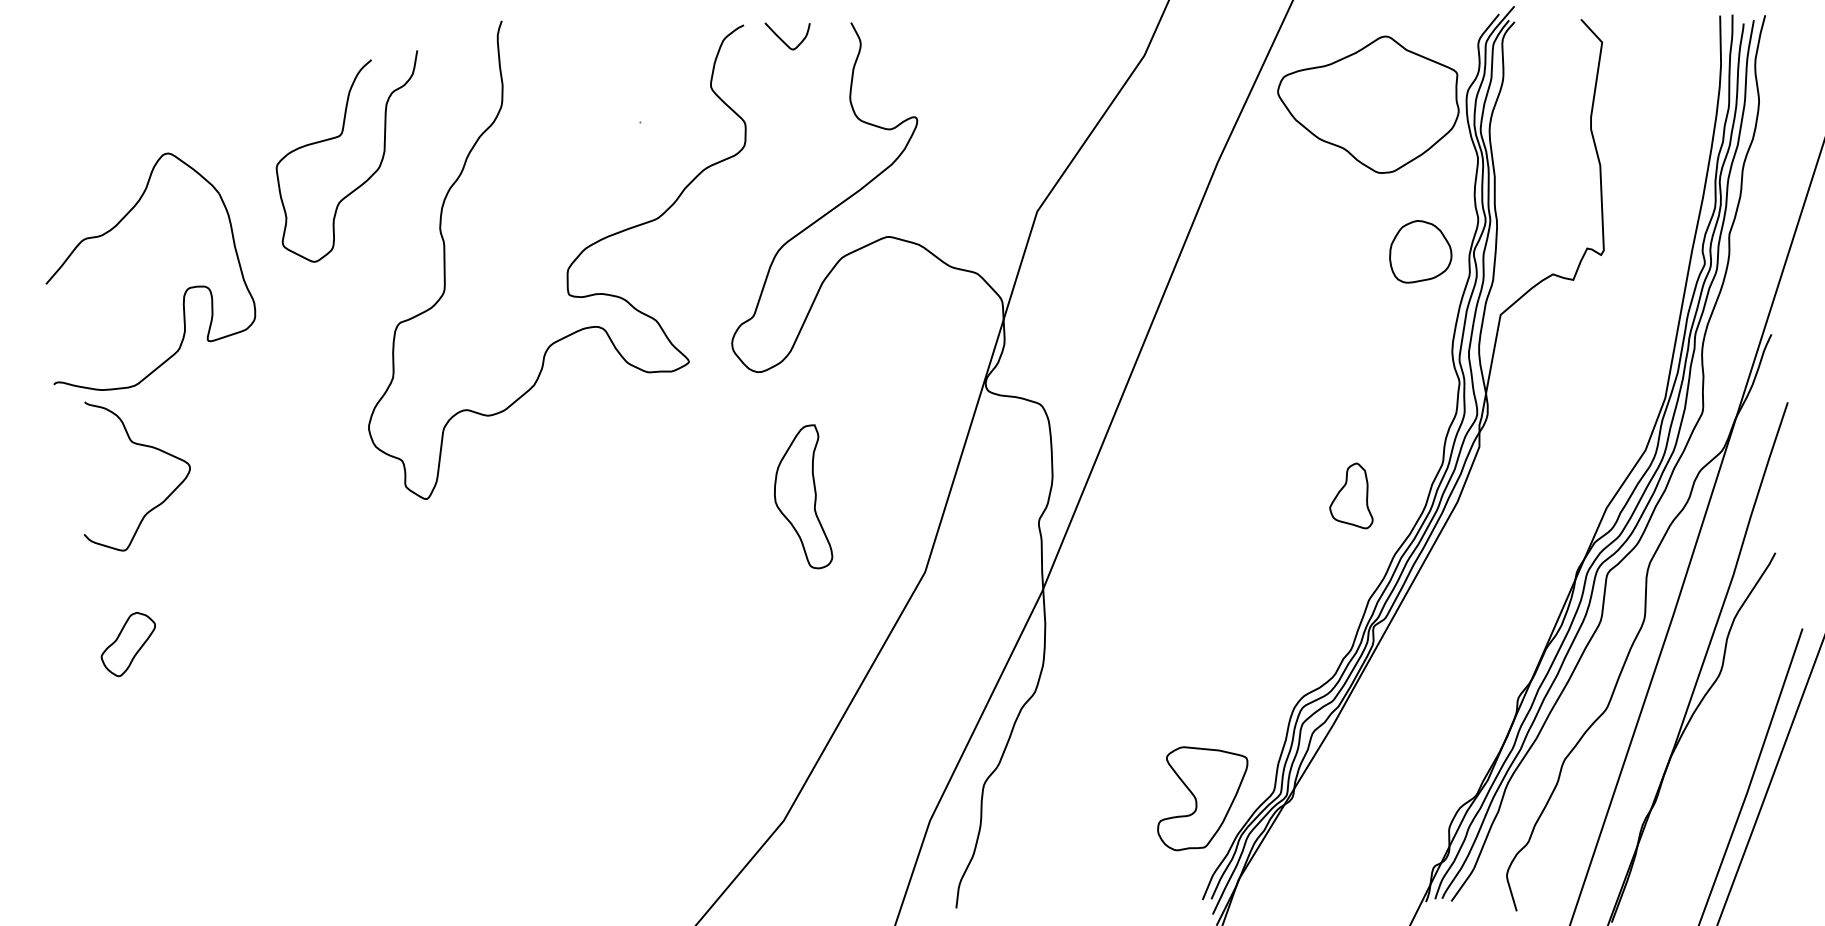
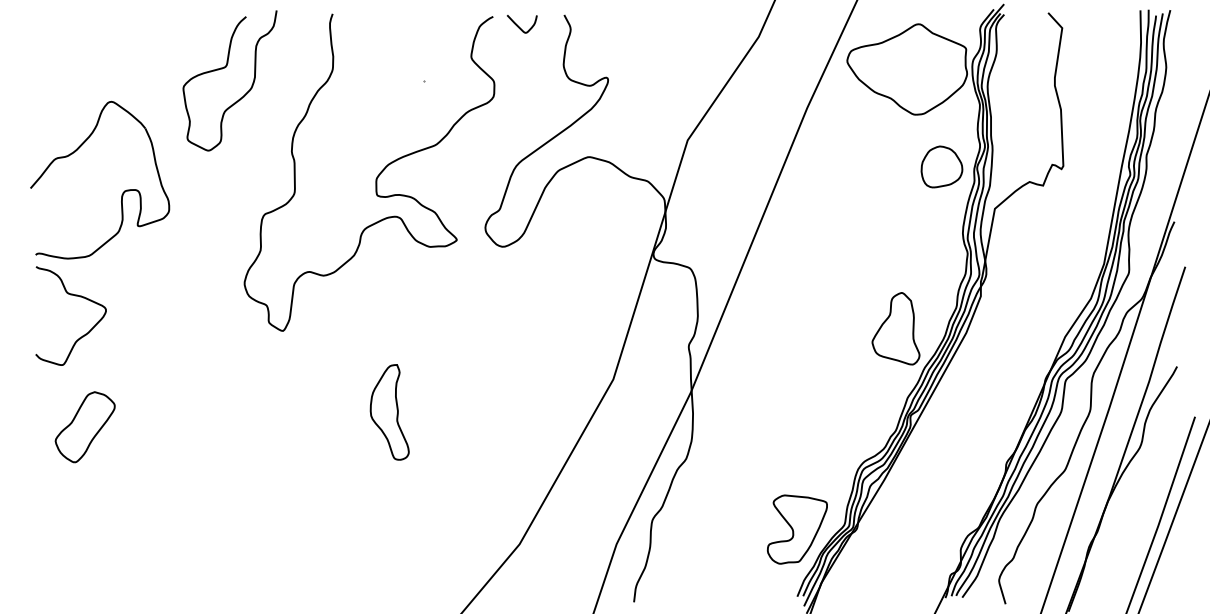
curve: (338, 137) -> (224, 68), moved
curve: (144, 447) -> (75, 296), moved
part: (1350, 495) -> (895, 328), size x1.67
part: (803, 496) -> (389, 412), moved
part: (127, 644) -> (84, 427), size x1.67

